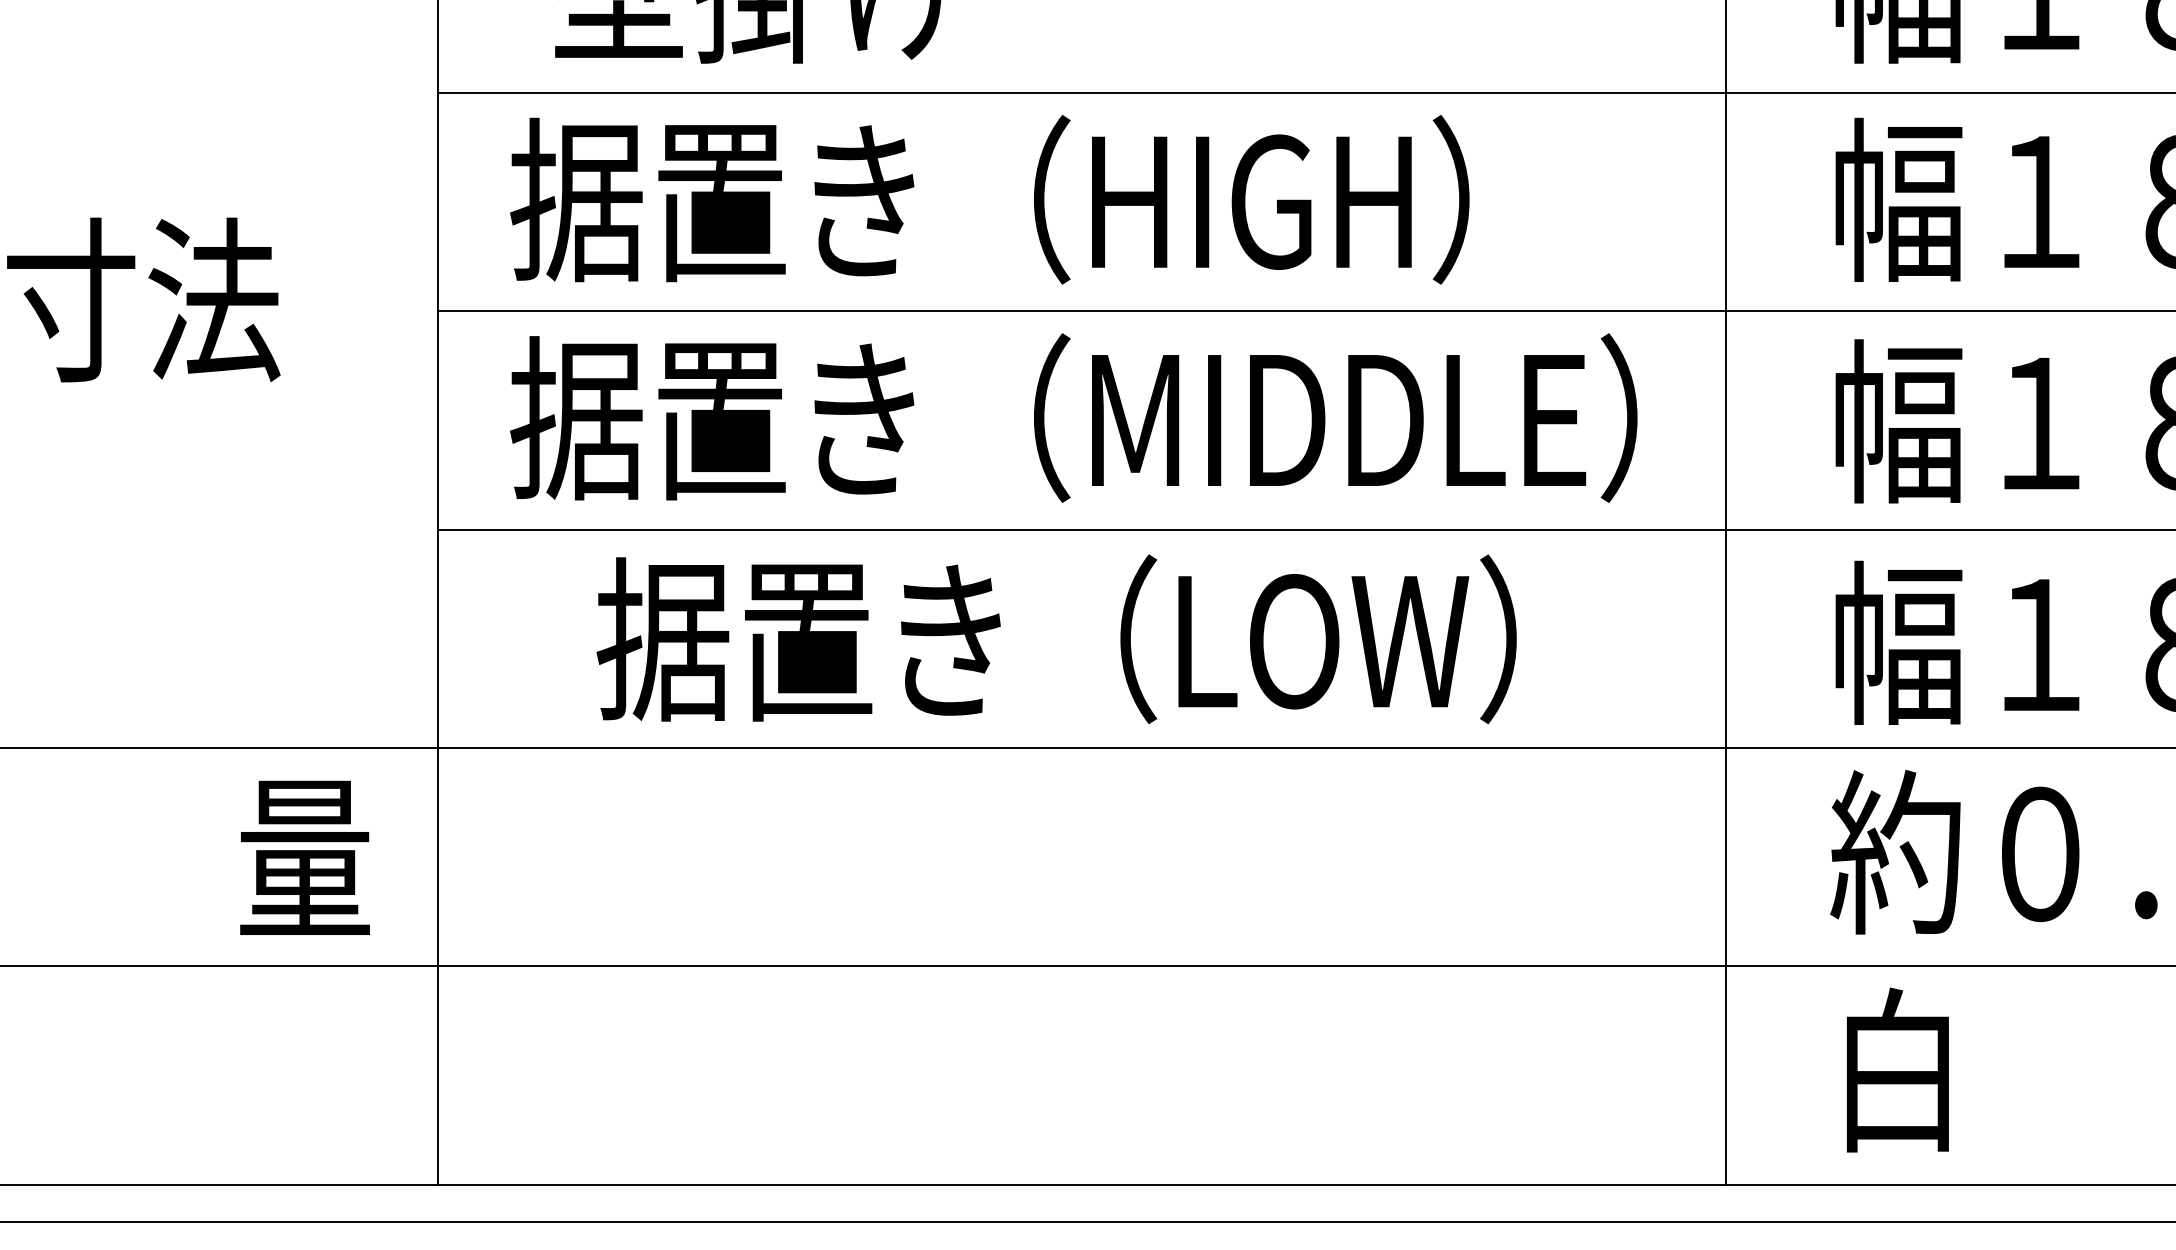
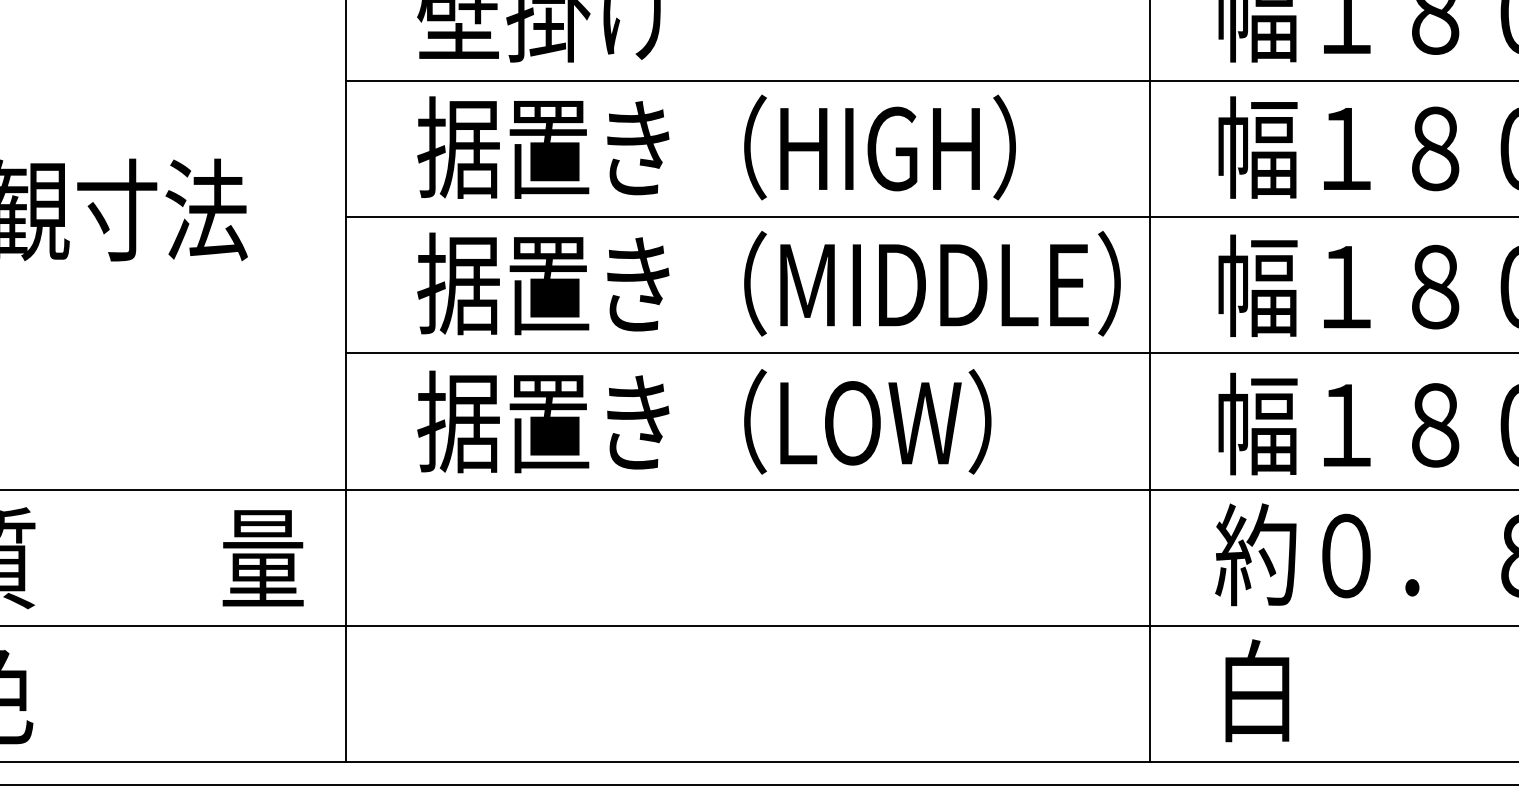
text: (989, 199) -> (716, 147), moved
text: (1072, 417) -> (768, 283), moved
text: (1056, 638) -> (704, 421), moved

